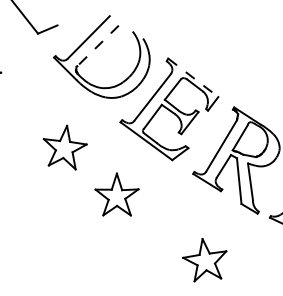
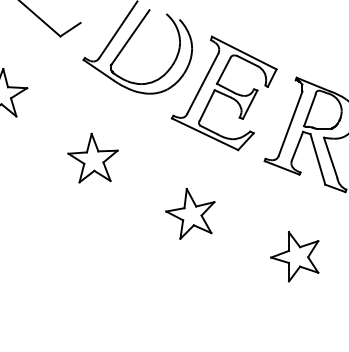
line: (98, 45) -> (130, 37), dashed -> solid
line: (193, 78) -> (244, 53), dashed -> solid
part: (63, 146) -> (92, 157), moved
part: (116, 195) -> (190, 213), moved

